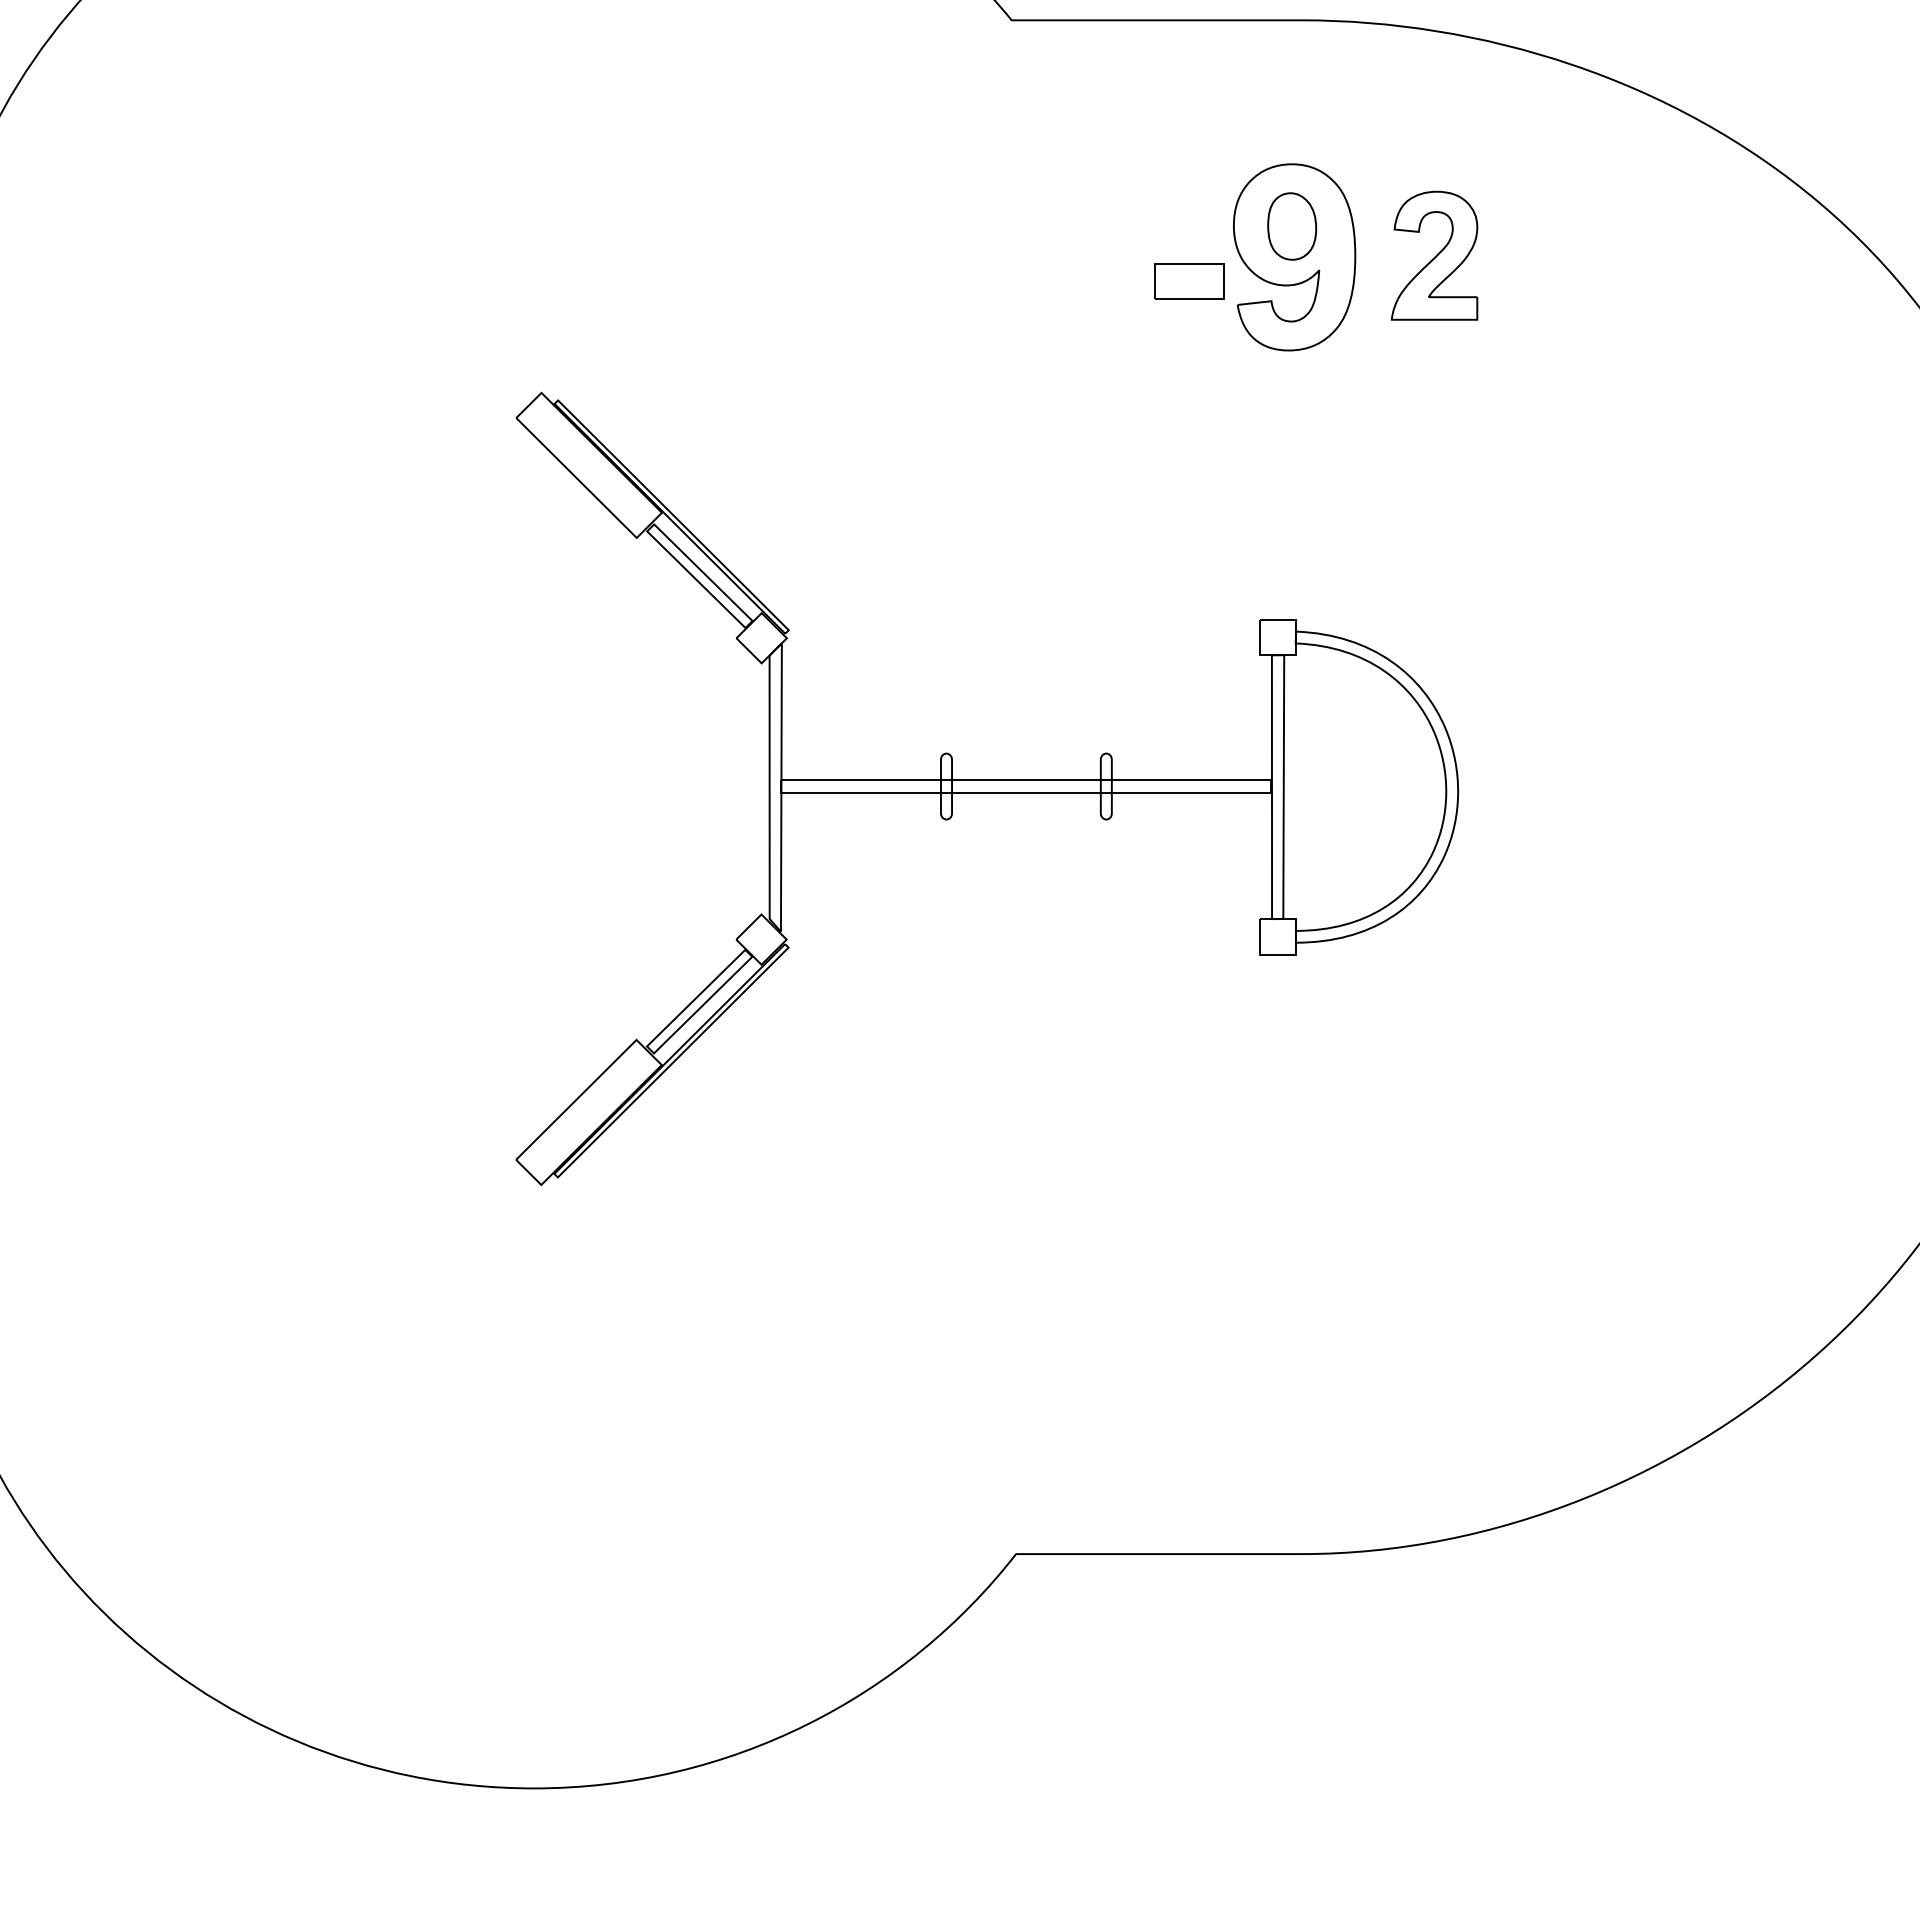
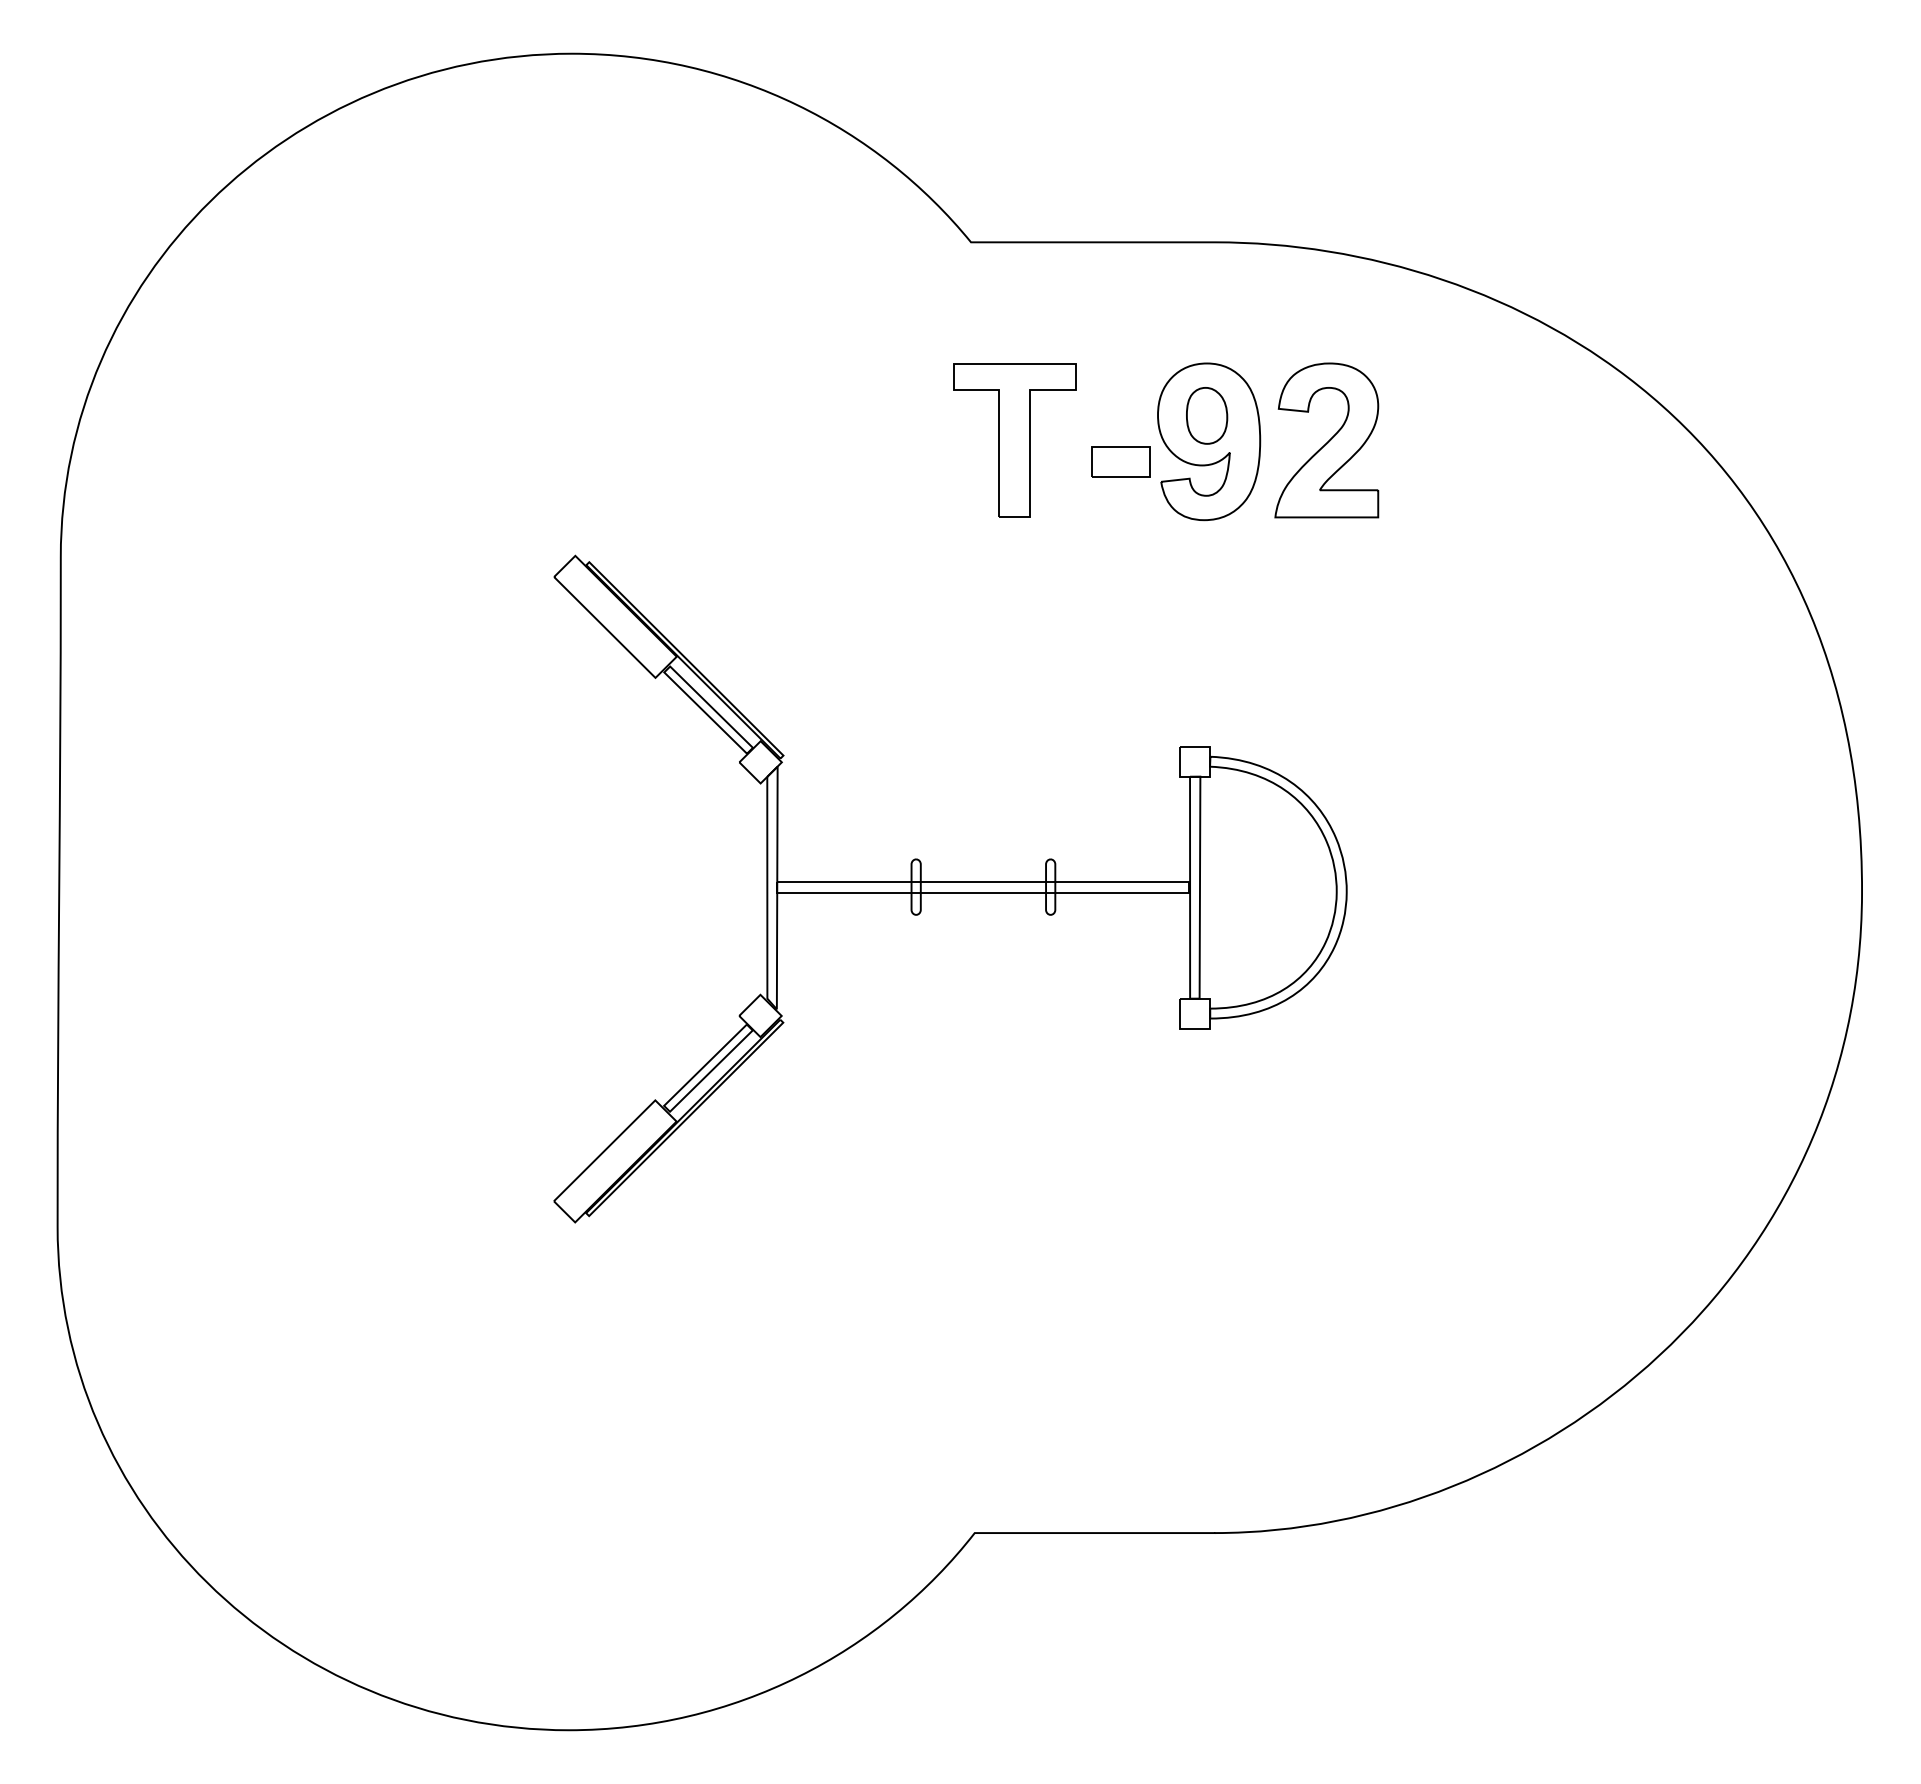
part: (1063, 255) -> (1014, 440), added
part: (1434, 255) -> (1326, 440), size x1.43

